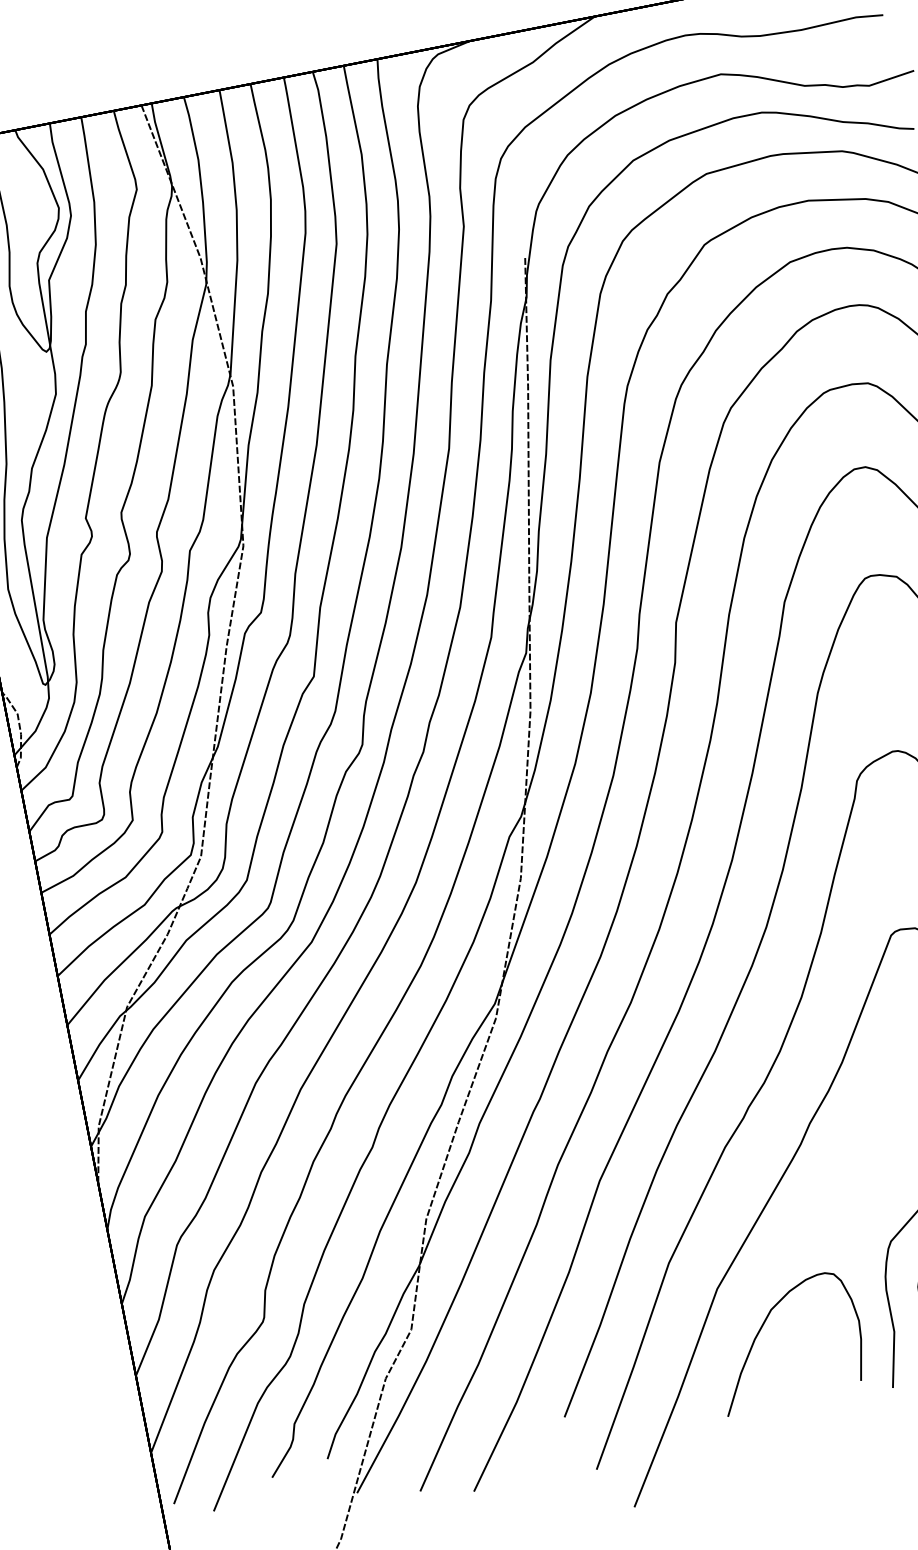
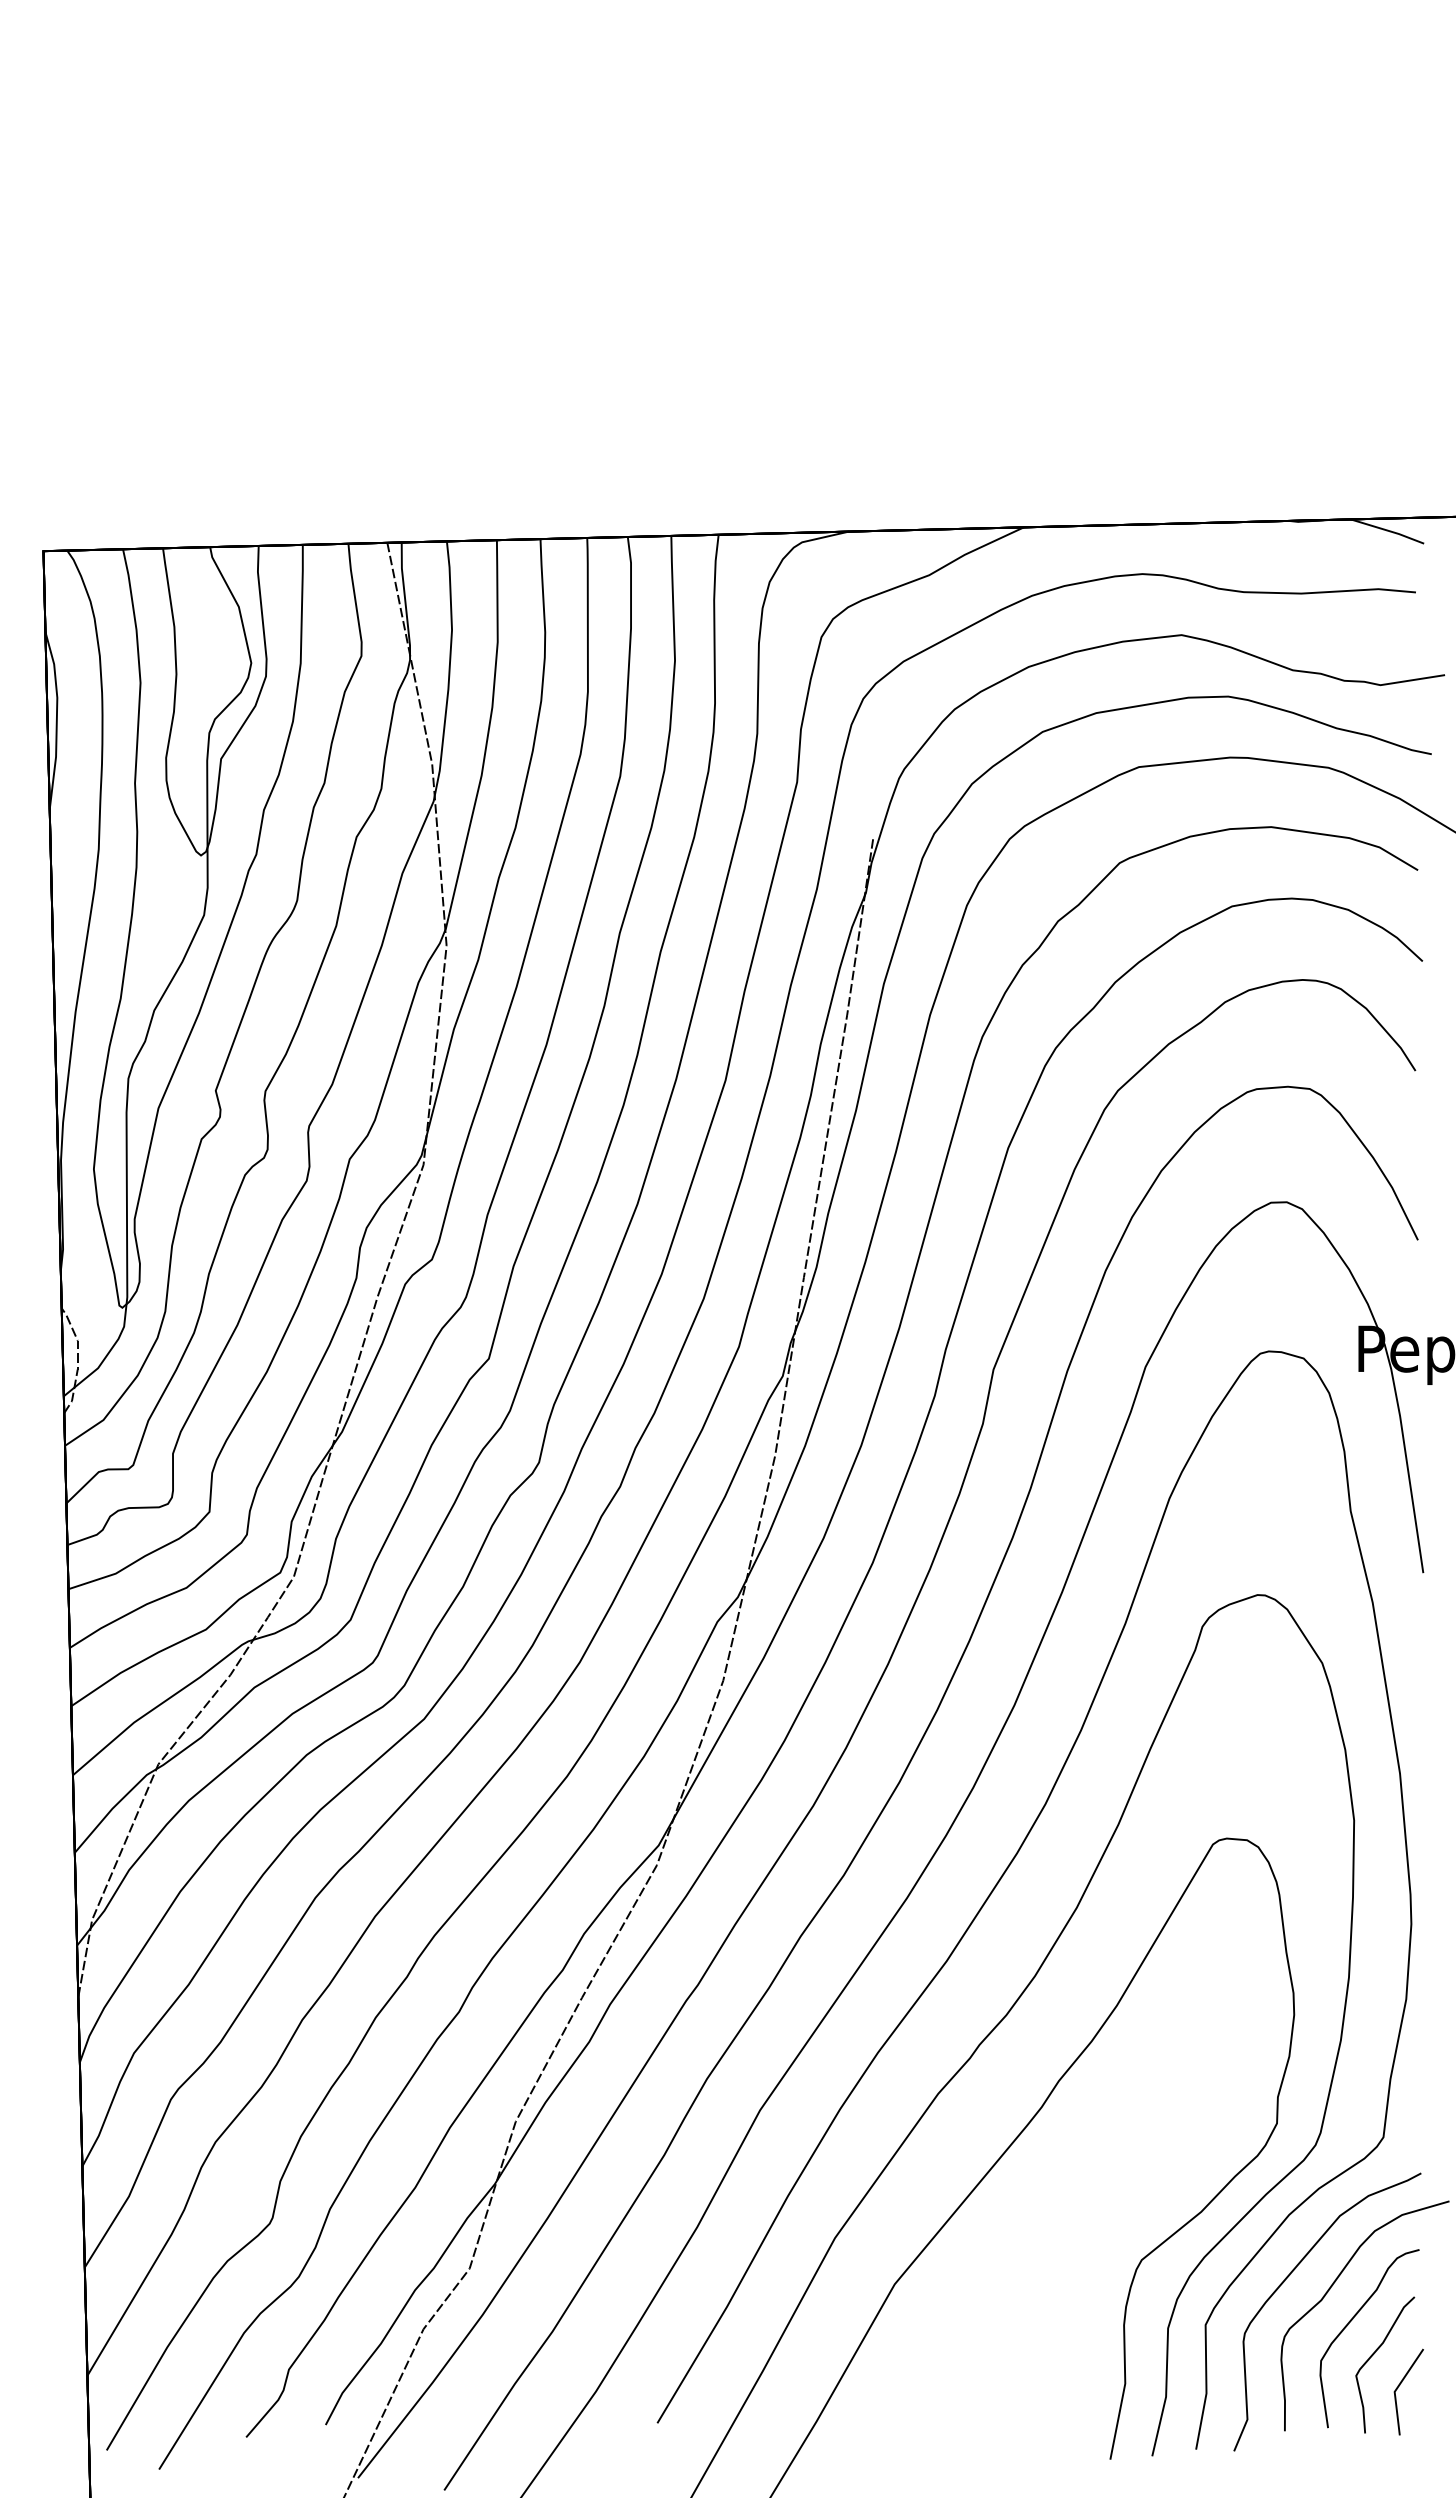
curve: (763, 1326) -> (948, 2345), removed

